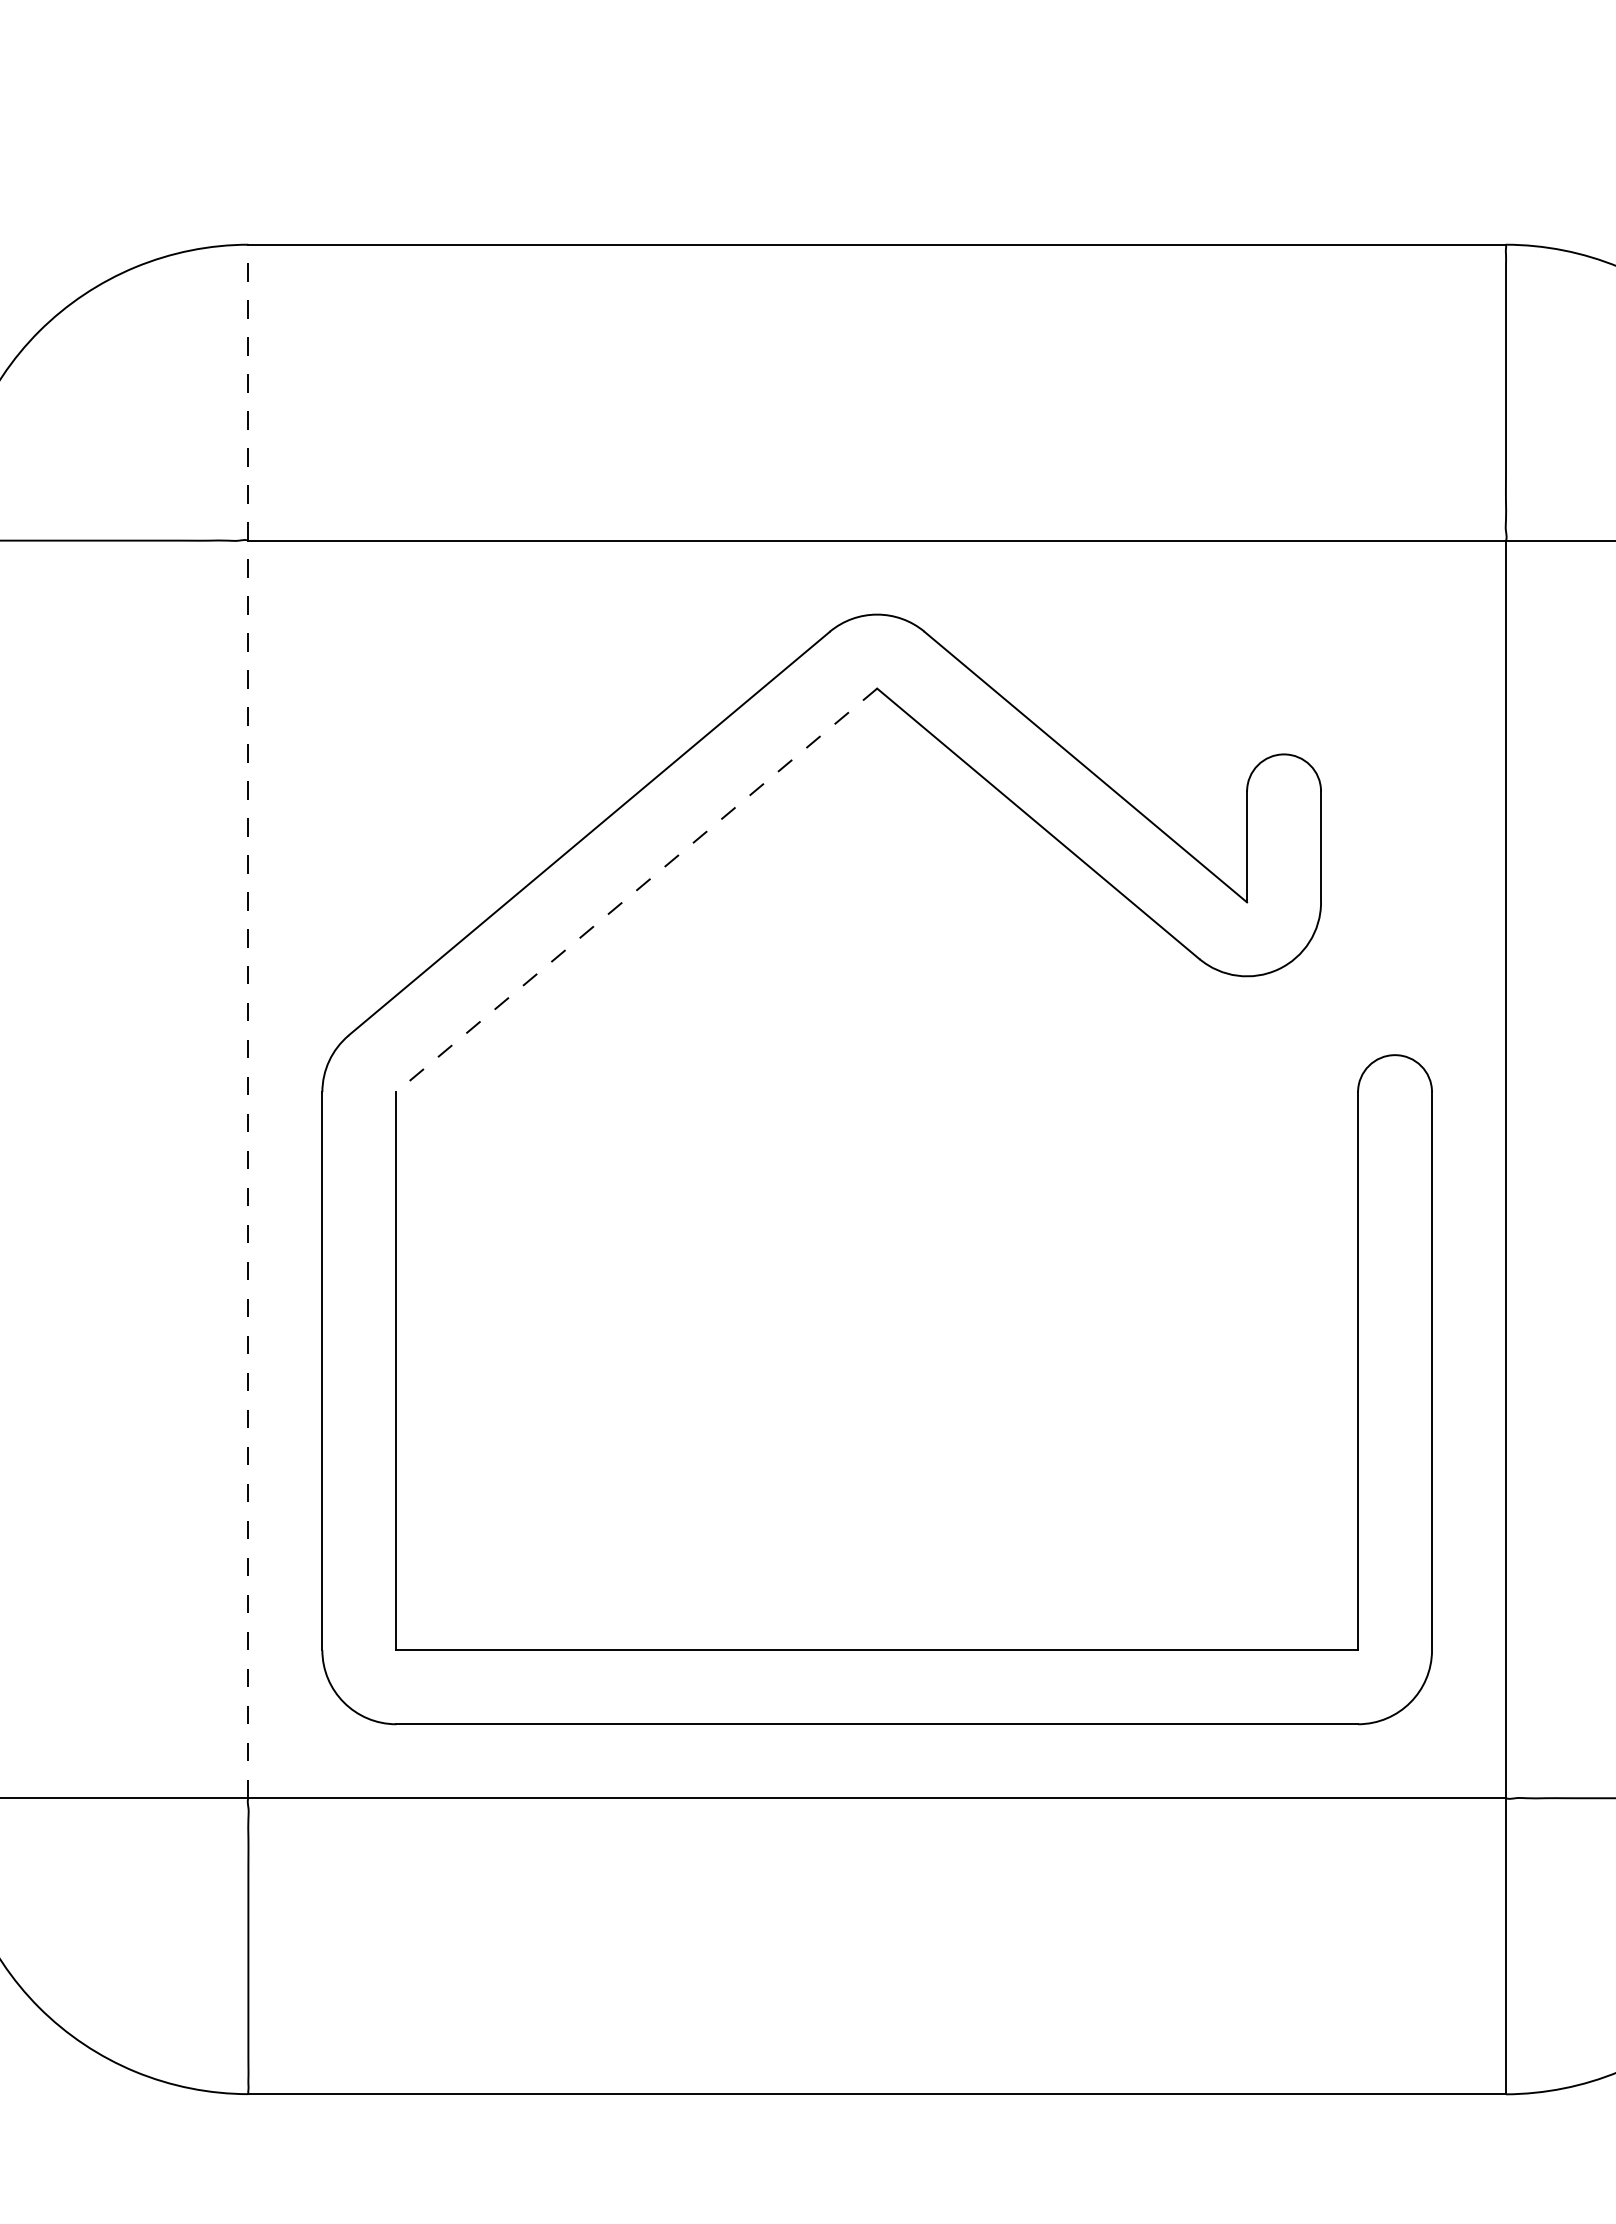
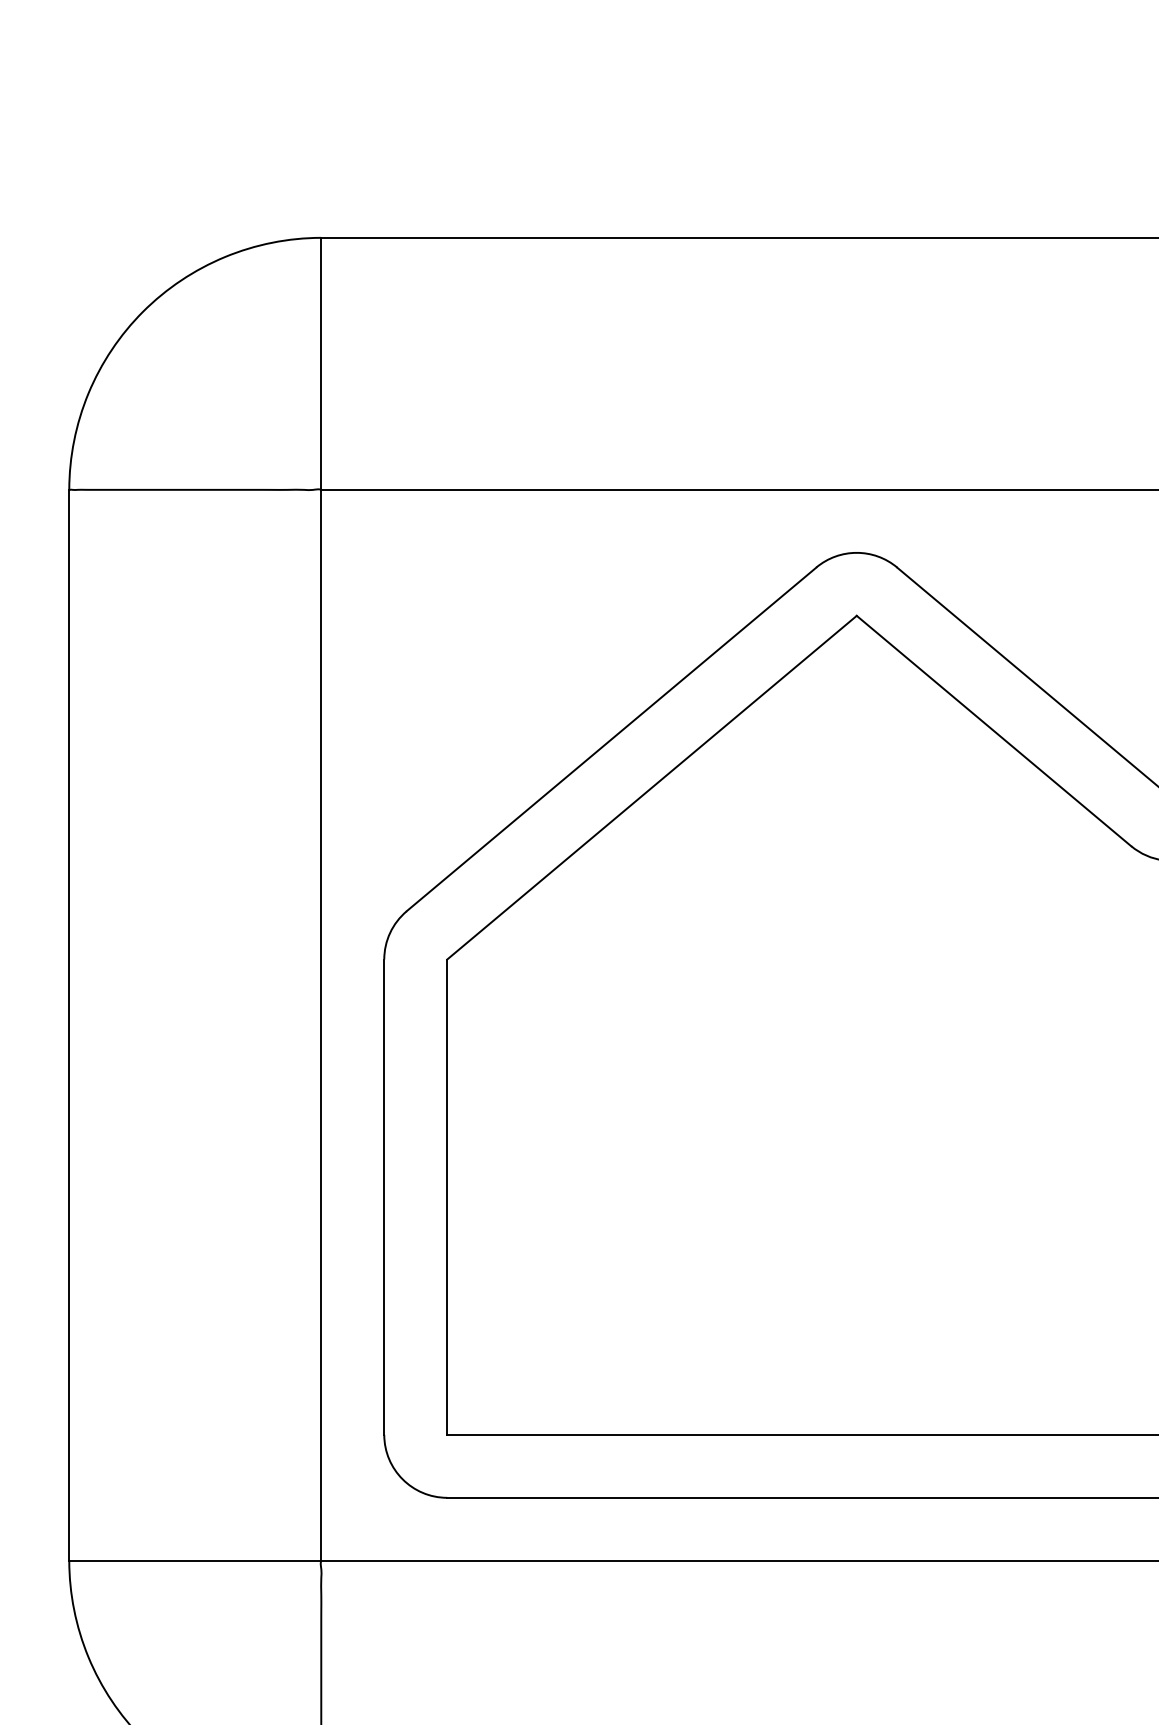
line: (636, 890) -> (651, 787), dashed -> solid
line: (248, 1021) -> (321, 899), dashed -> solid

